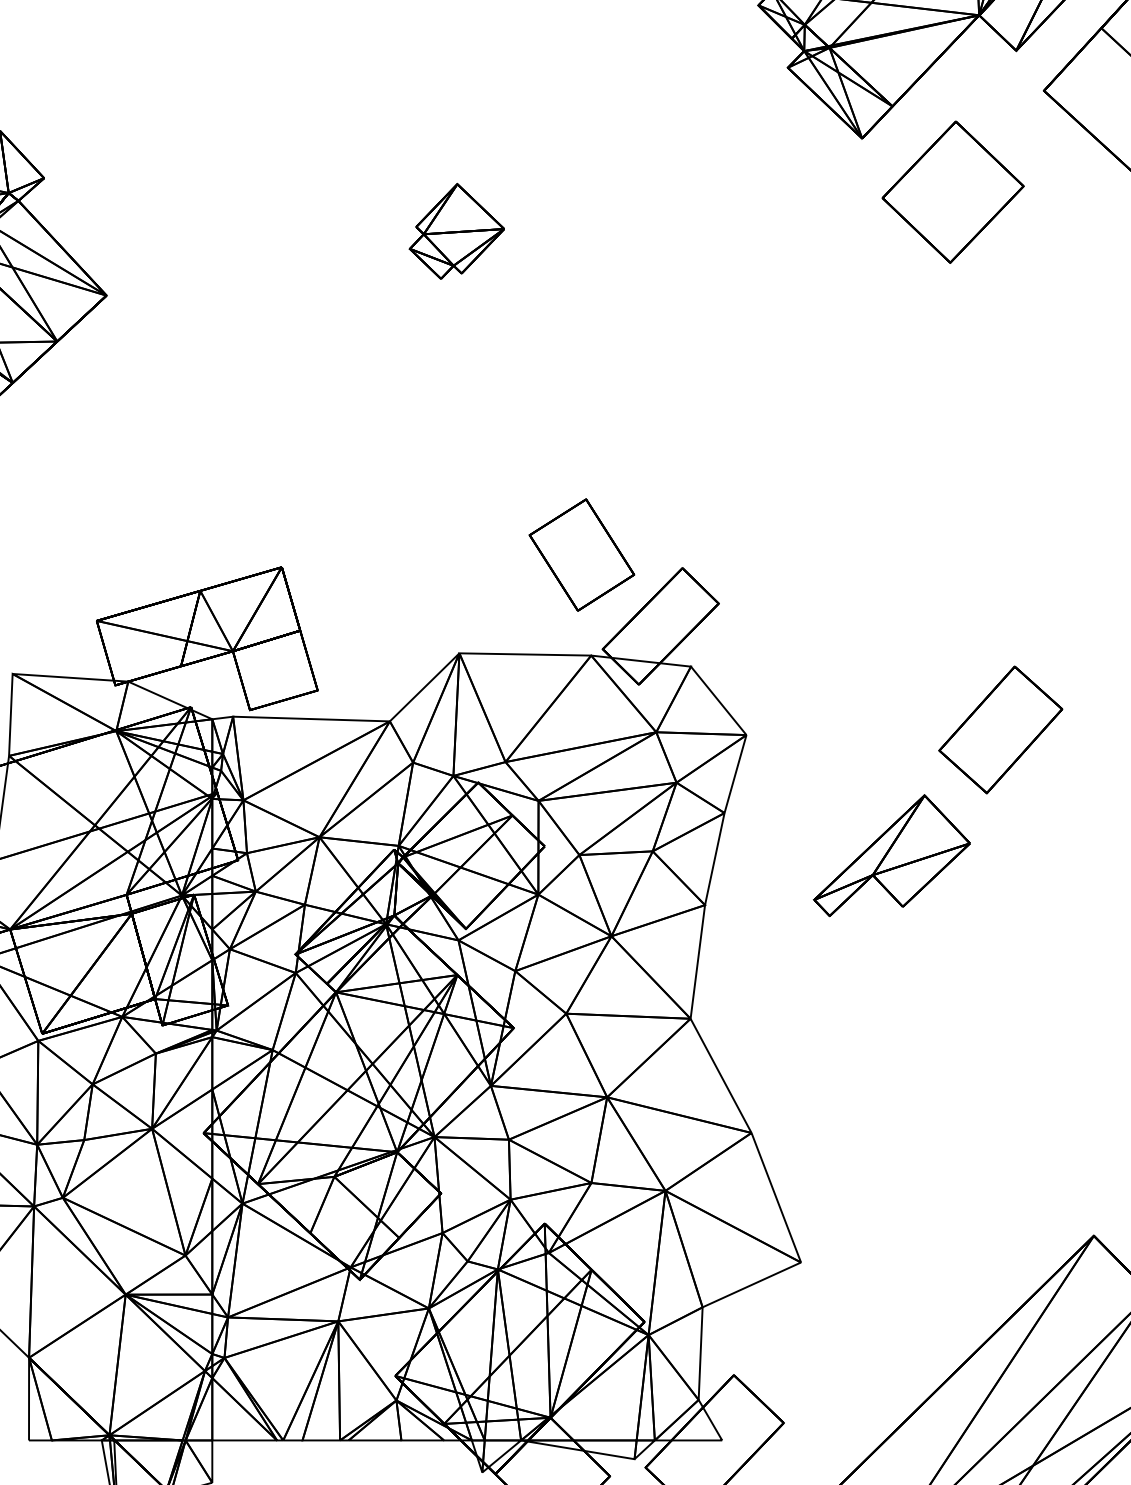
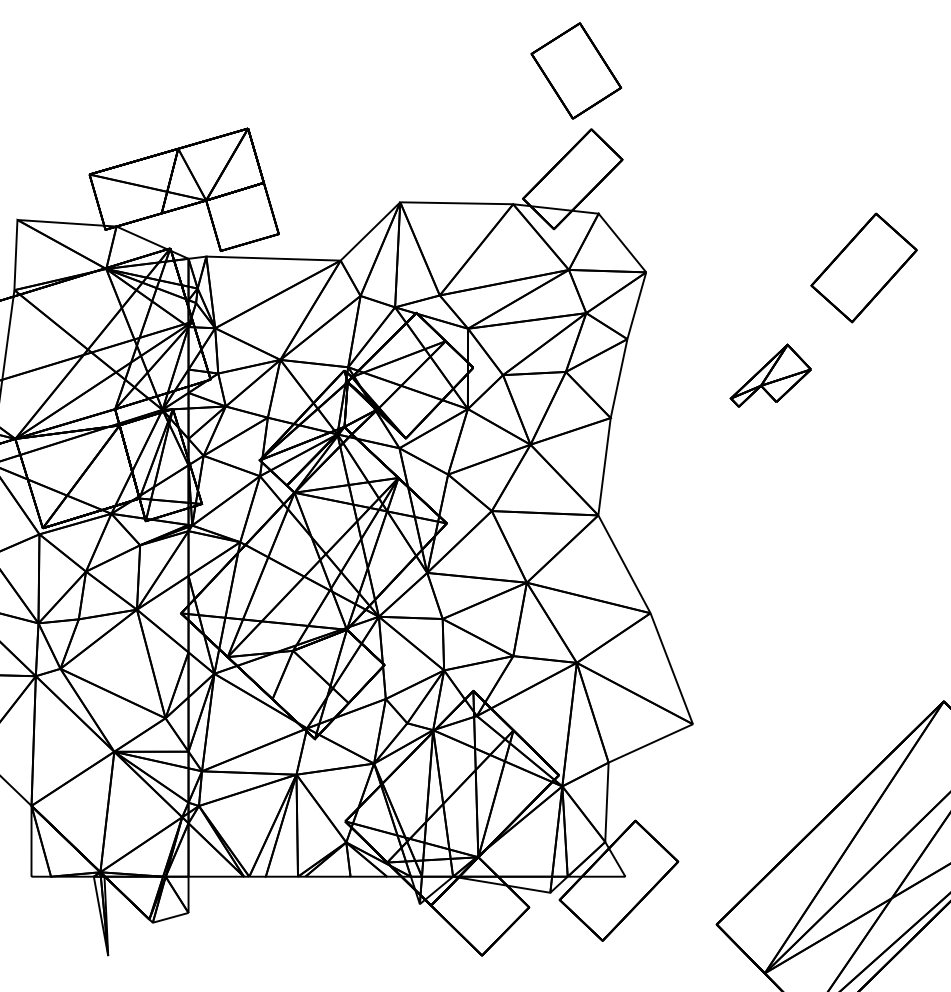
part: (581, 554) -> (575, 70), moved
part: (891, 855) -> (770, 375), size x0.6

